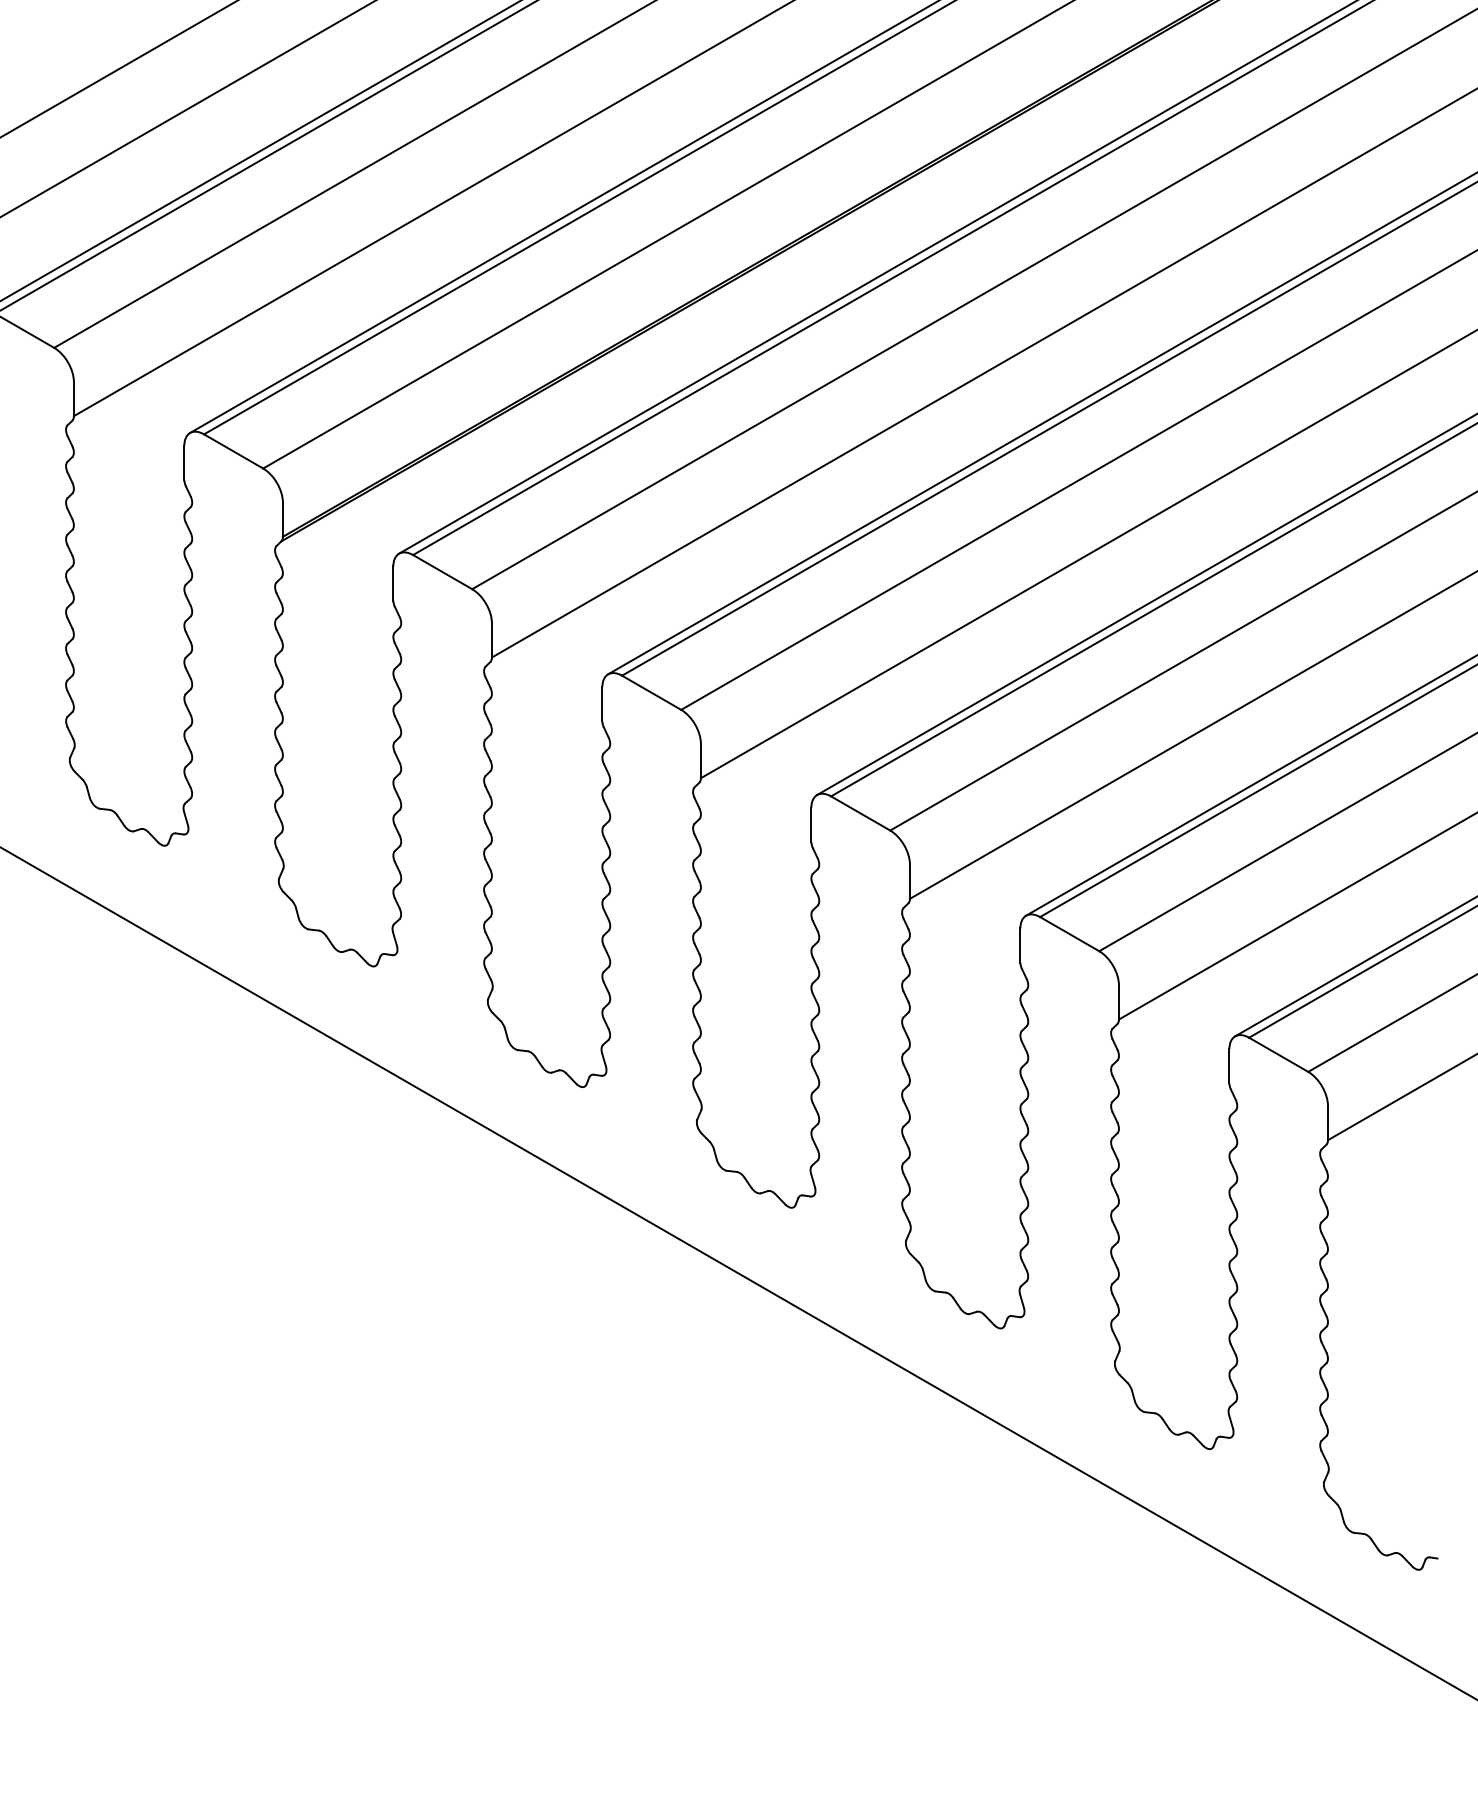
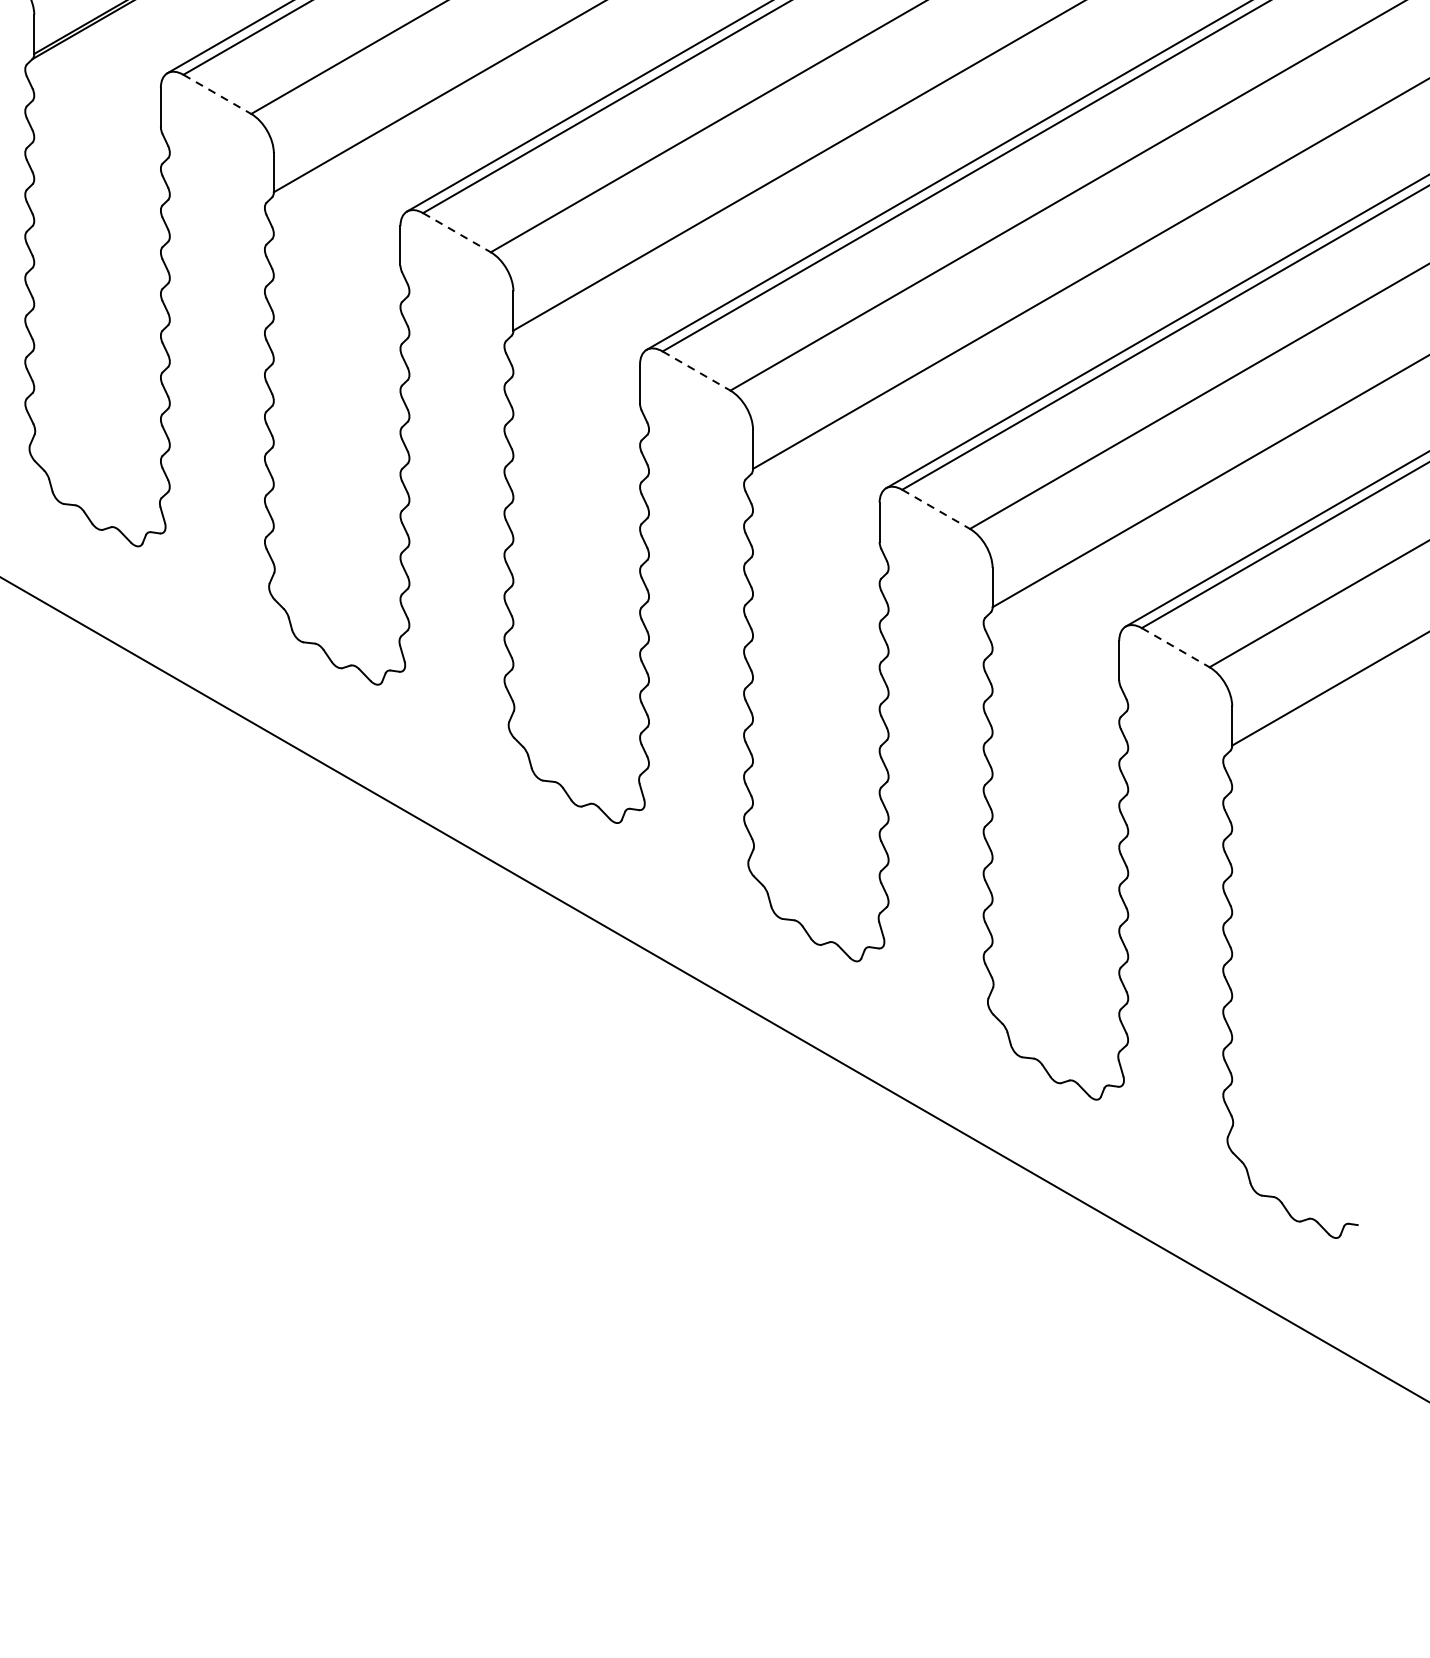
line: (443, 572) -> (218, 94), solid -> dashed
line: (652, 693) -> (457, 233), solid -> dashed
line: (861, 813) -> (697, 371), solid -> dashed
line: (1070, 934) -> (937, 509), solid -> dashed
line: (1279, 1055) -> (1176, 648), solid -> dashed

